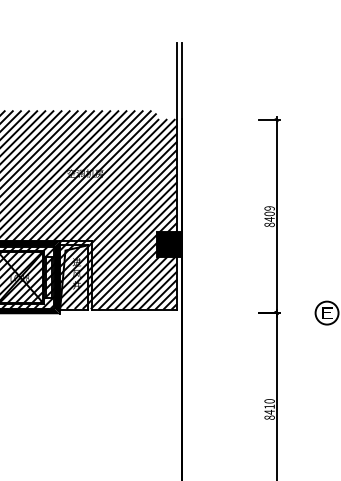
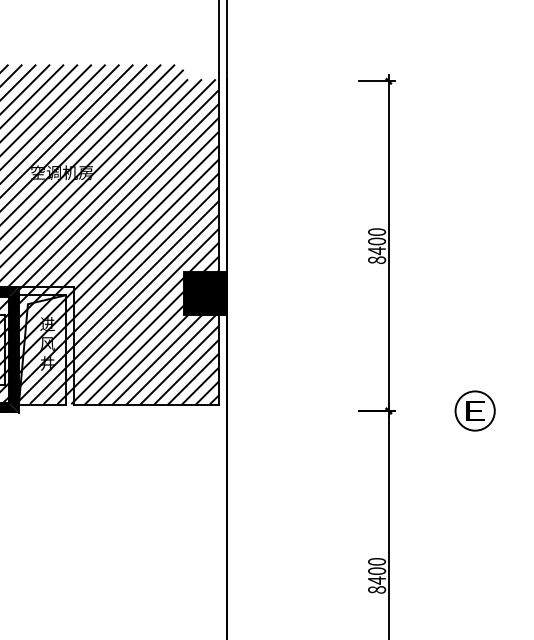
text: (269, 208) -> (376, 232), 8409 -> 8400
text: (269, 406) -> (376, 570), 8410 -> 8400

